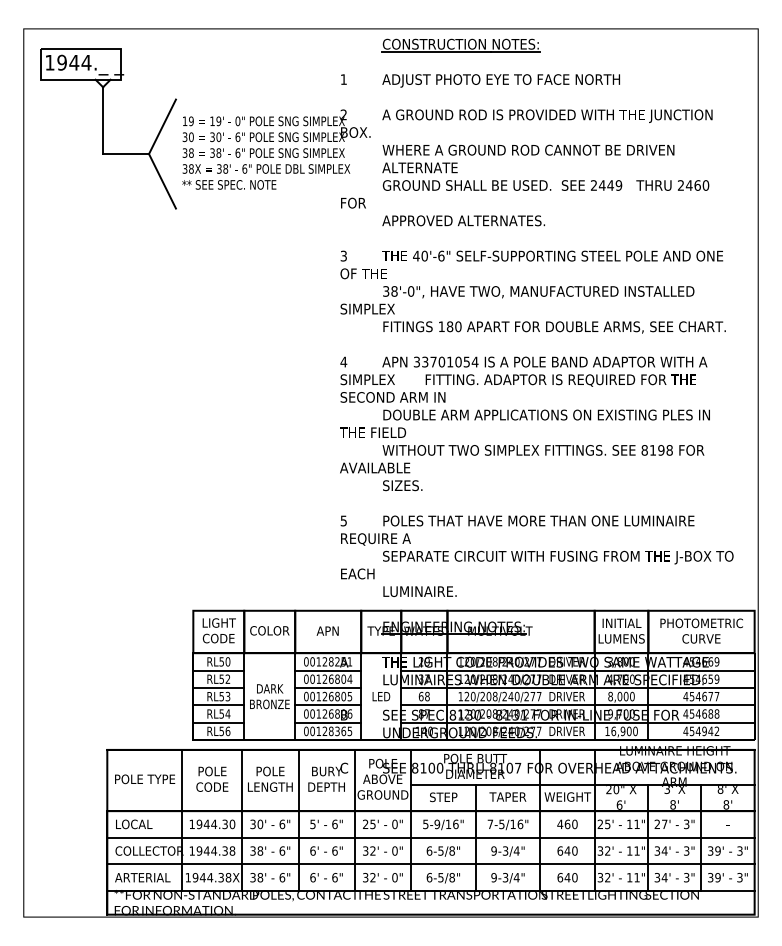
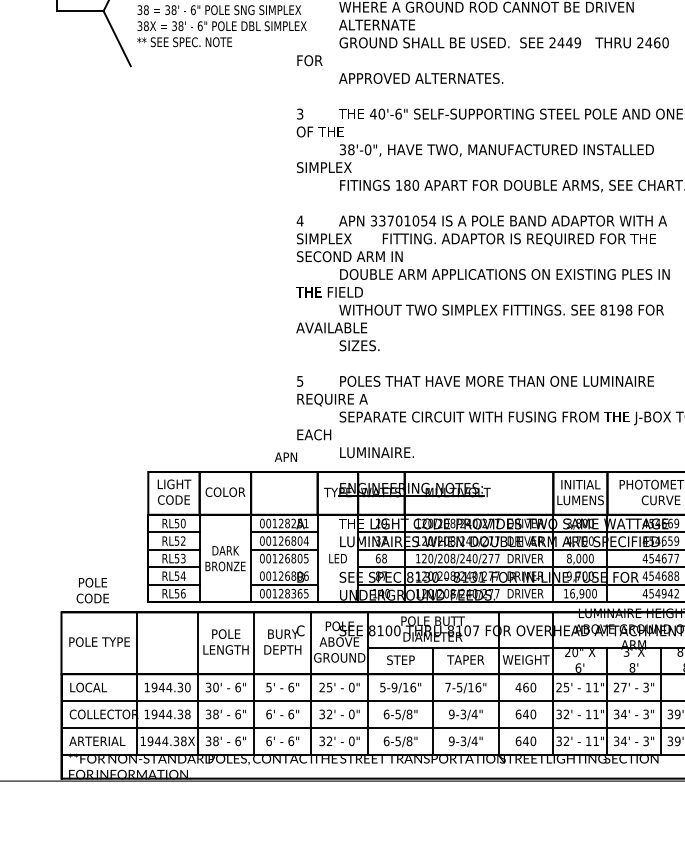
text: (327, 630) -> (285, 456), moved
line: (328, 705) -> (284, 567), removed
text: (212, 778) -> (92, 589), moved

